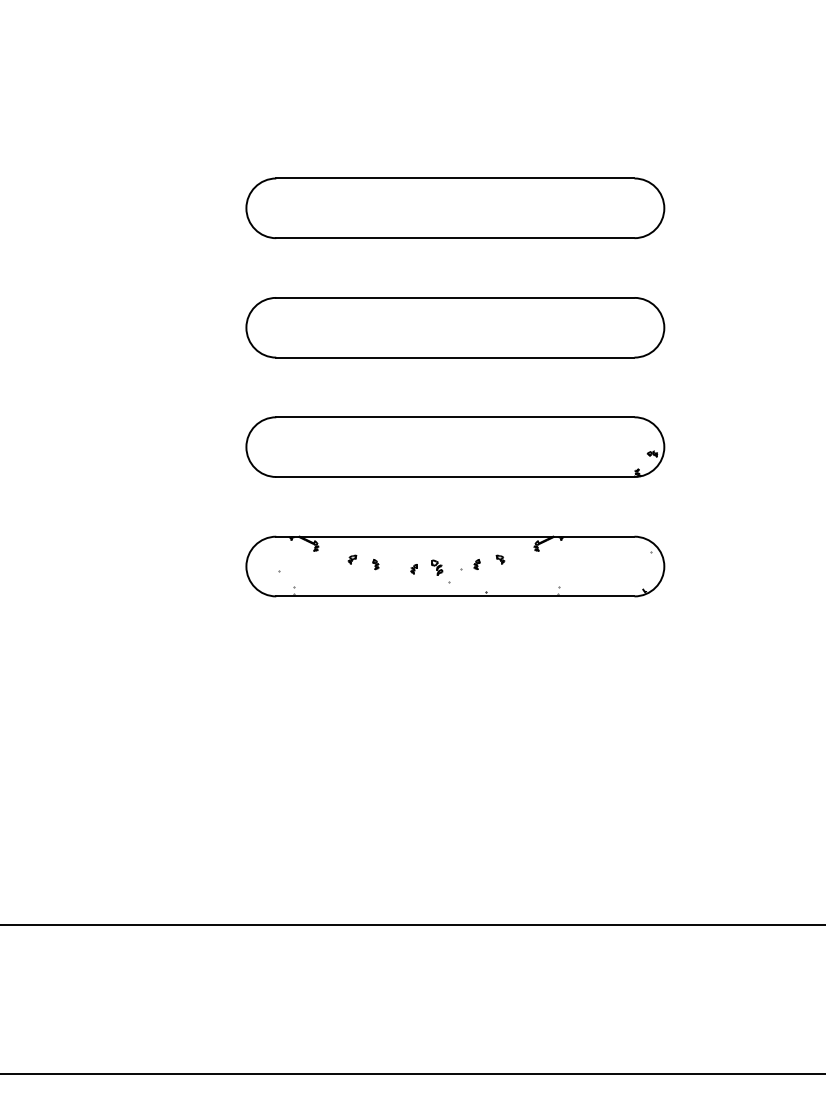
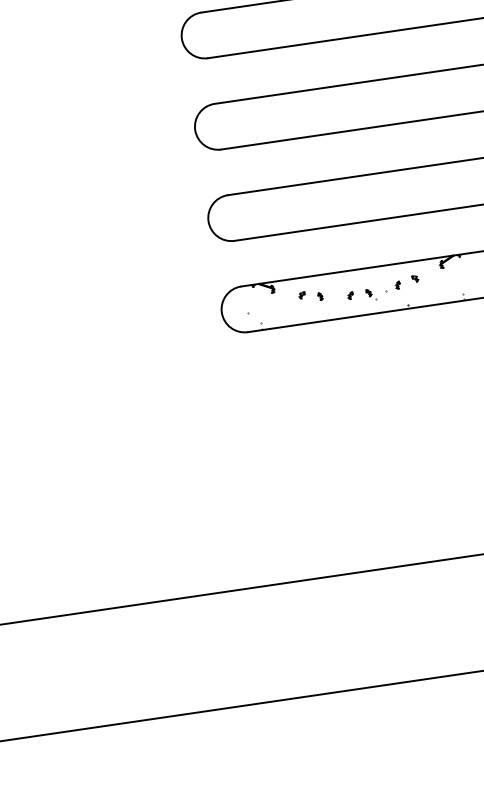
part: (440, 571) -> (370, 294), size x0.62

